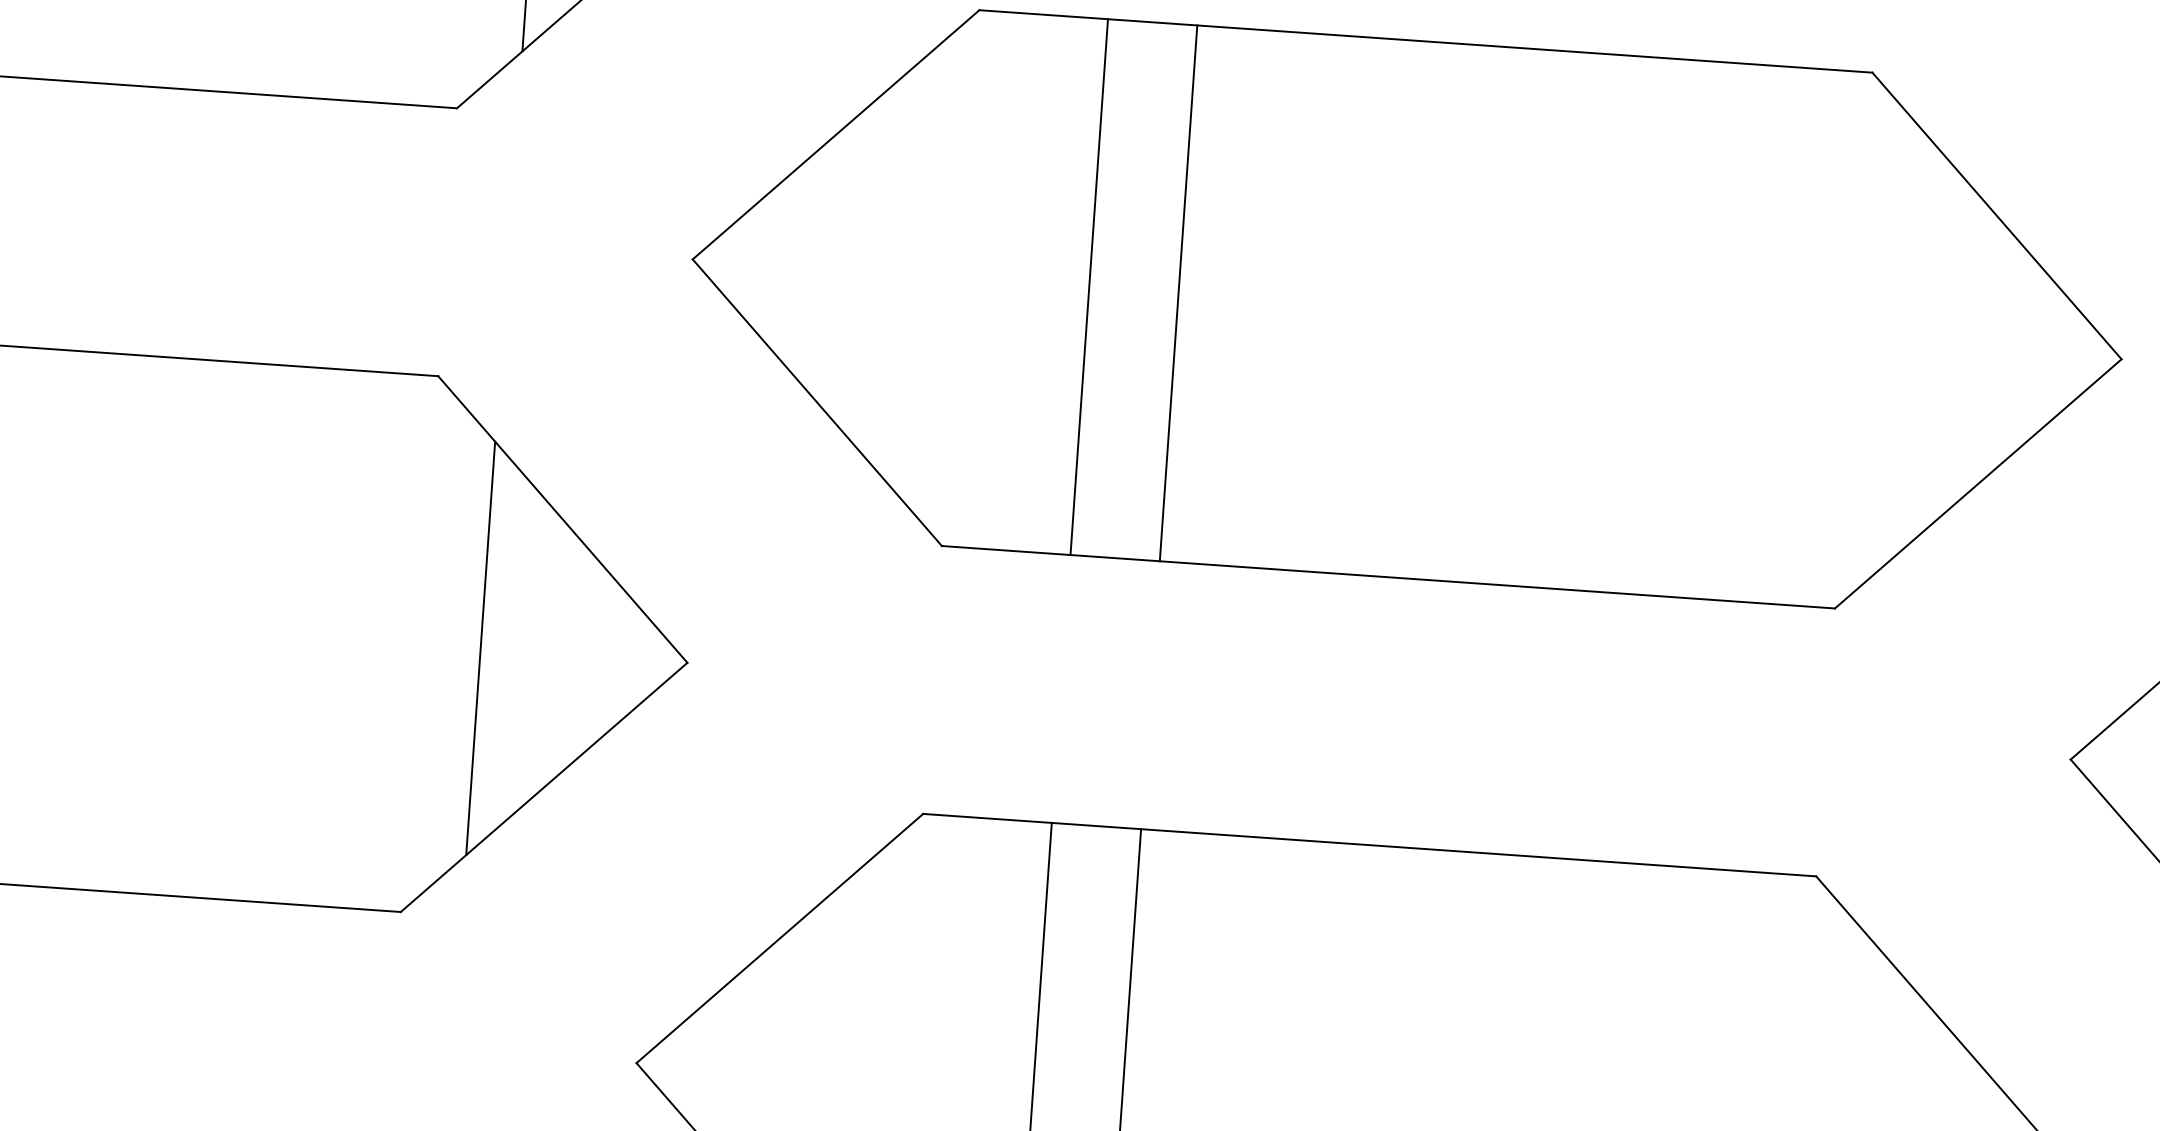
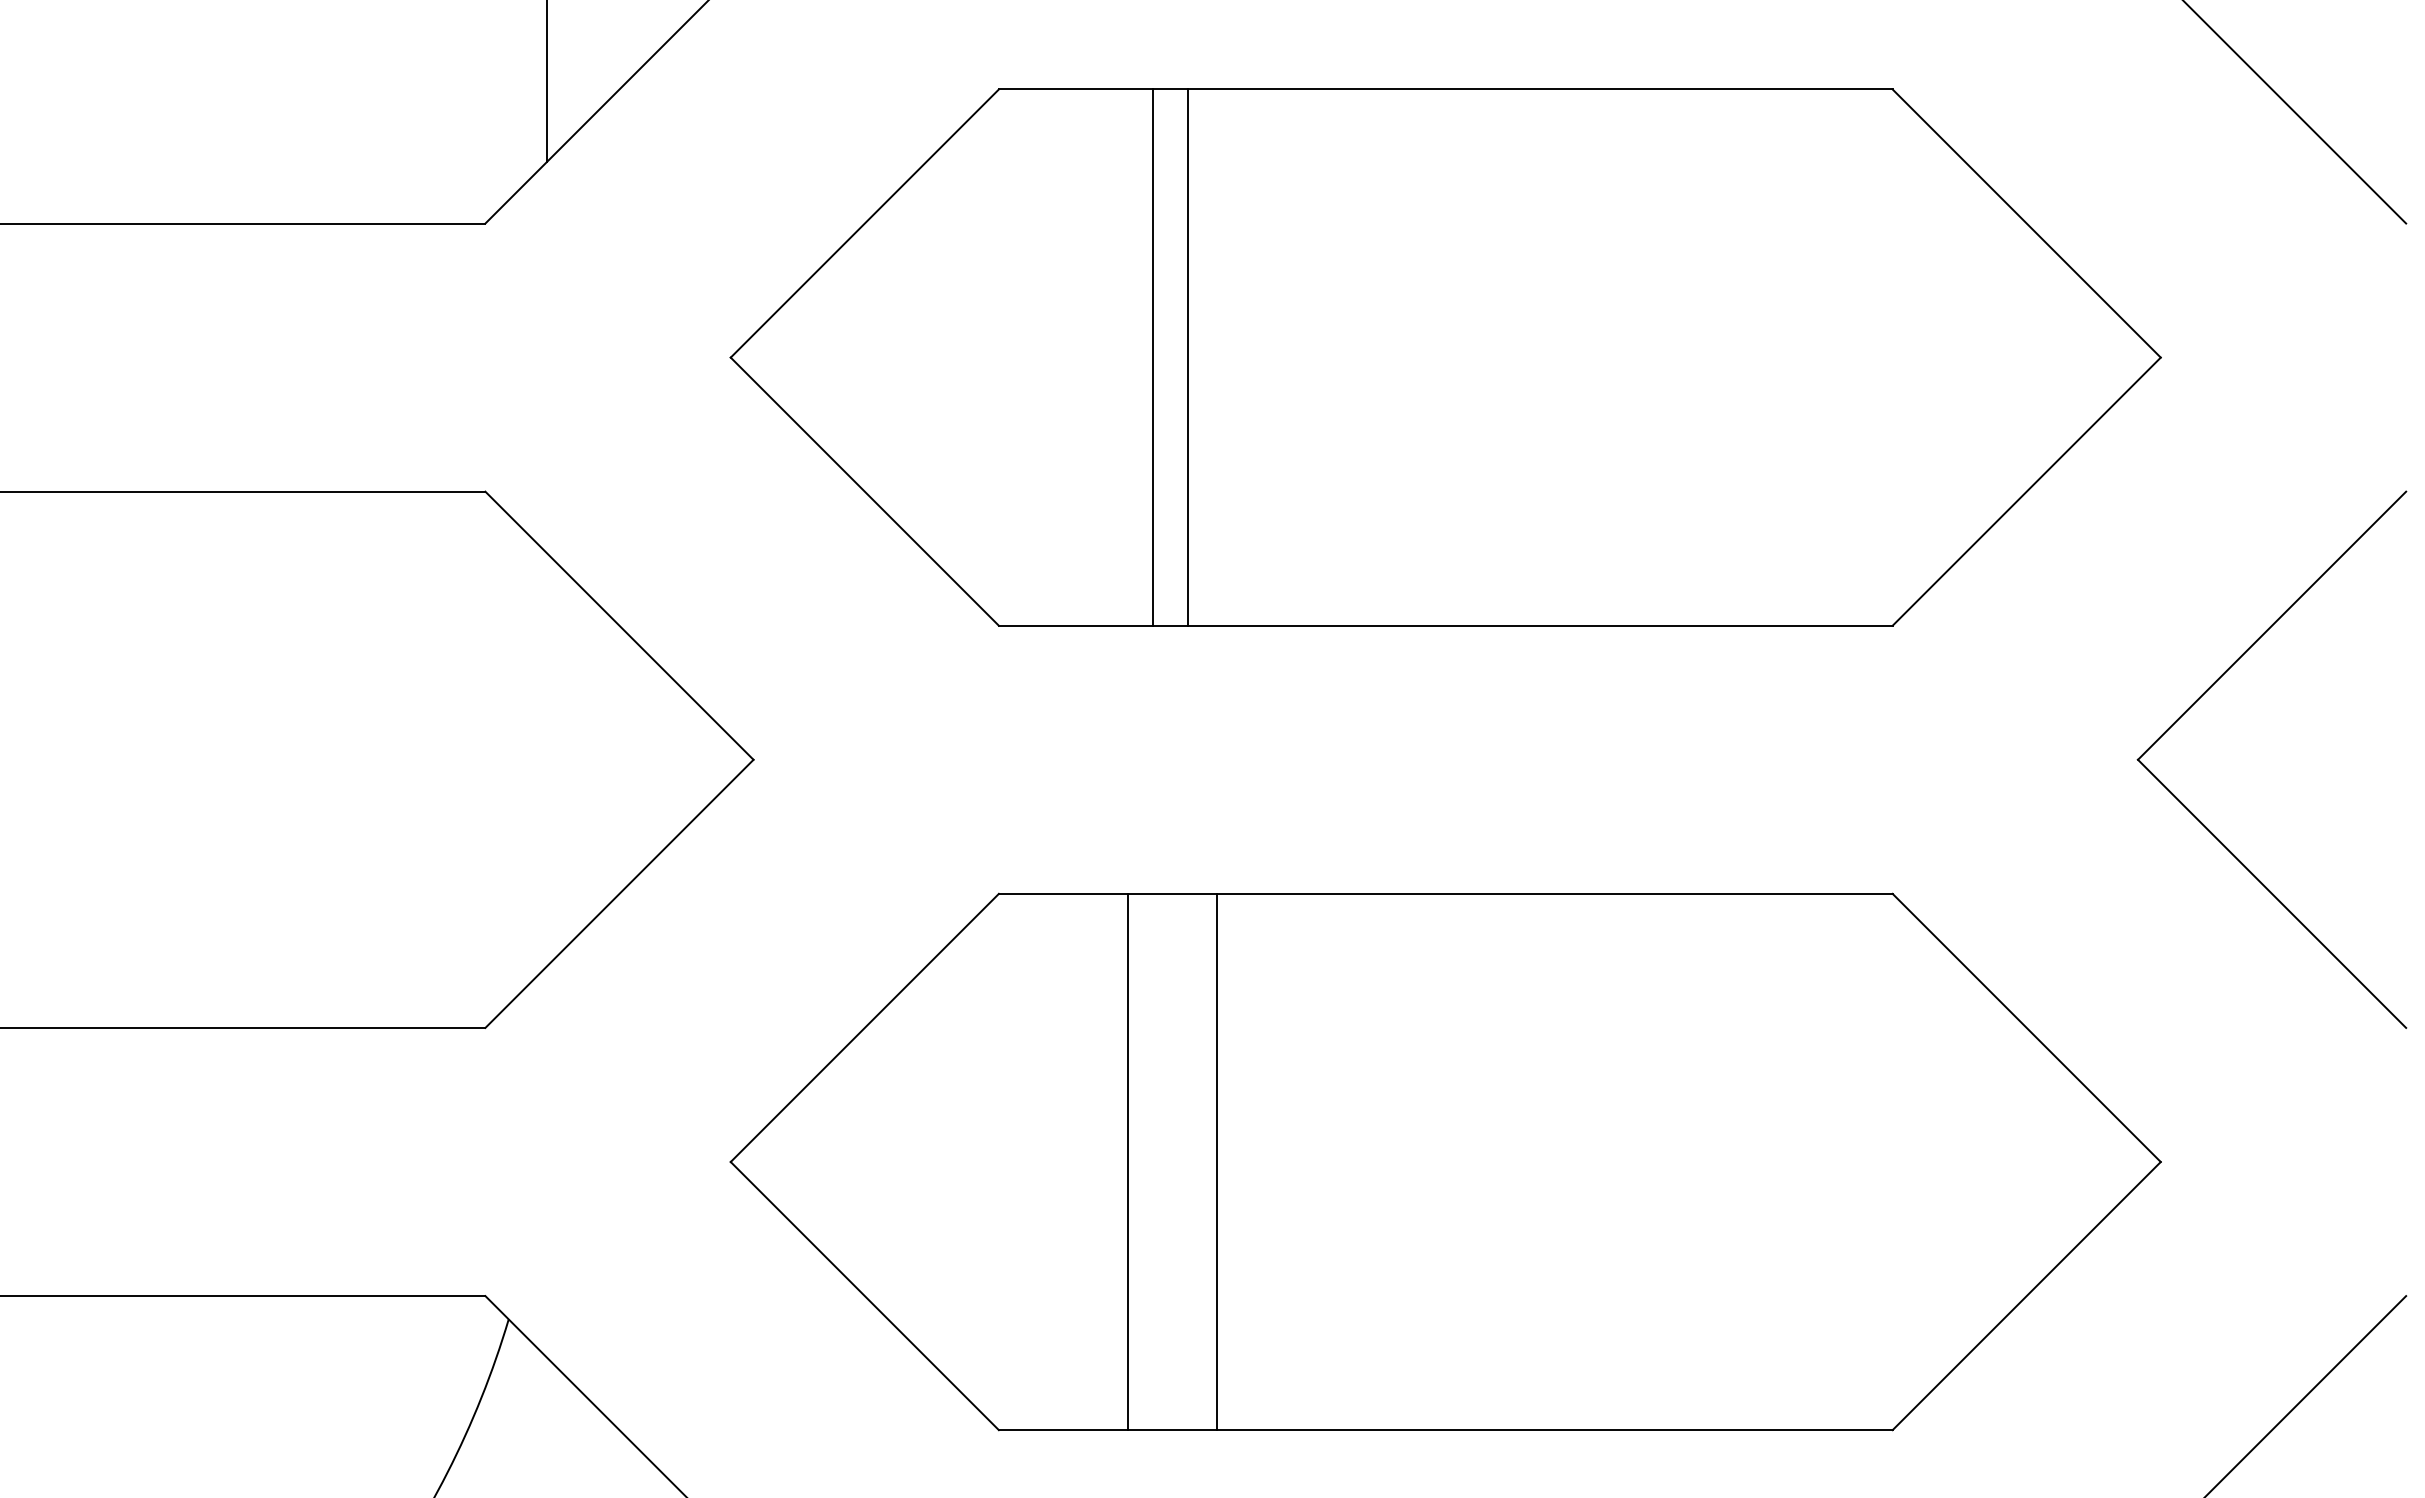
line: (1089, 286) -> (1187, 357), moved
line: (1178, 293) -> (1152, 357), moved
line: (480, 648) -> (546, 759), removed

